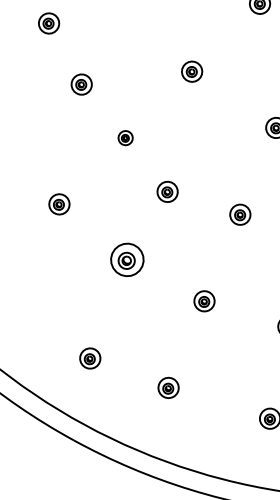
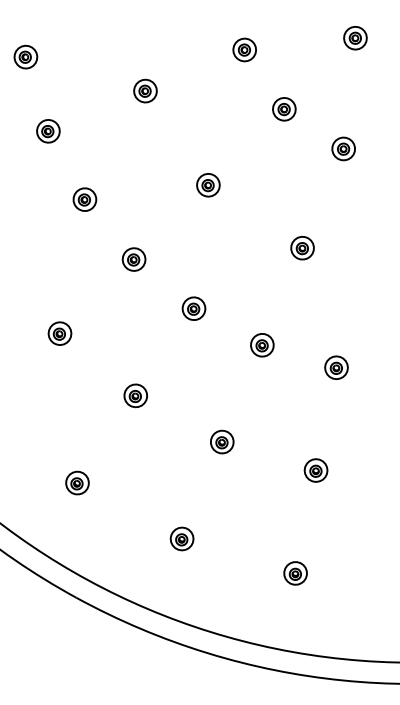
part: (125, 138) -> (133, 259), size x1.43
part: (167, 191) -> (193, 308), moved
part: (126, 259) -> (135, 395), size x0.62
part: (90, 358) -> (77, 482), moved

